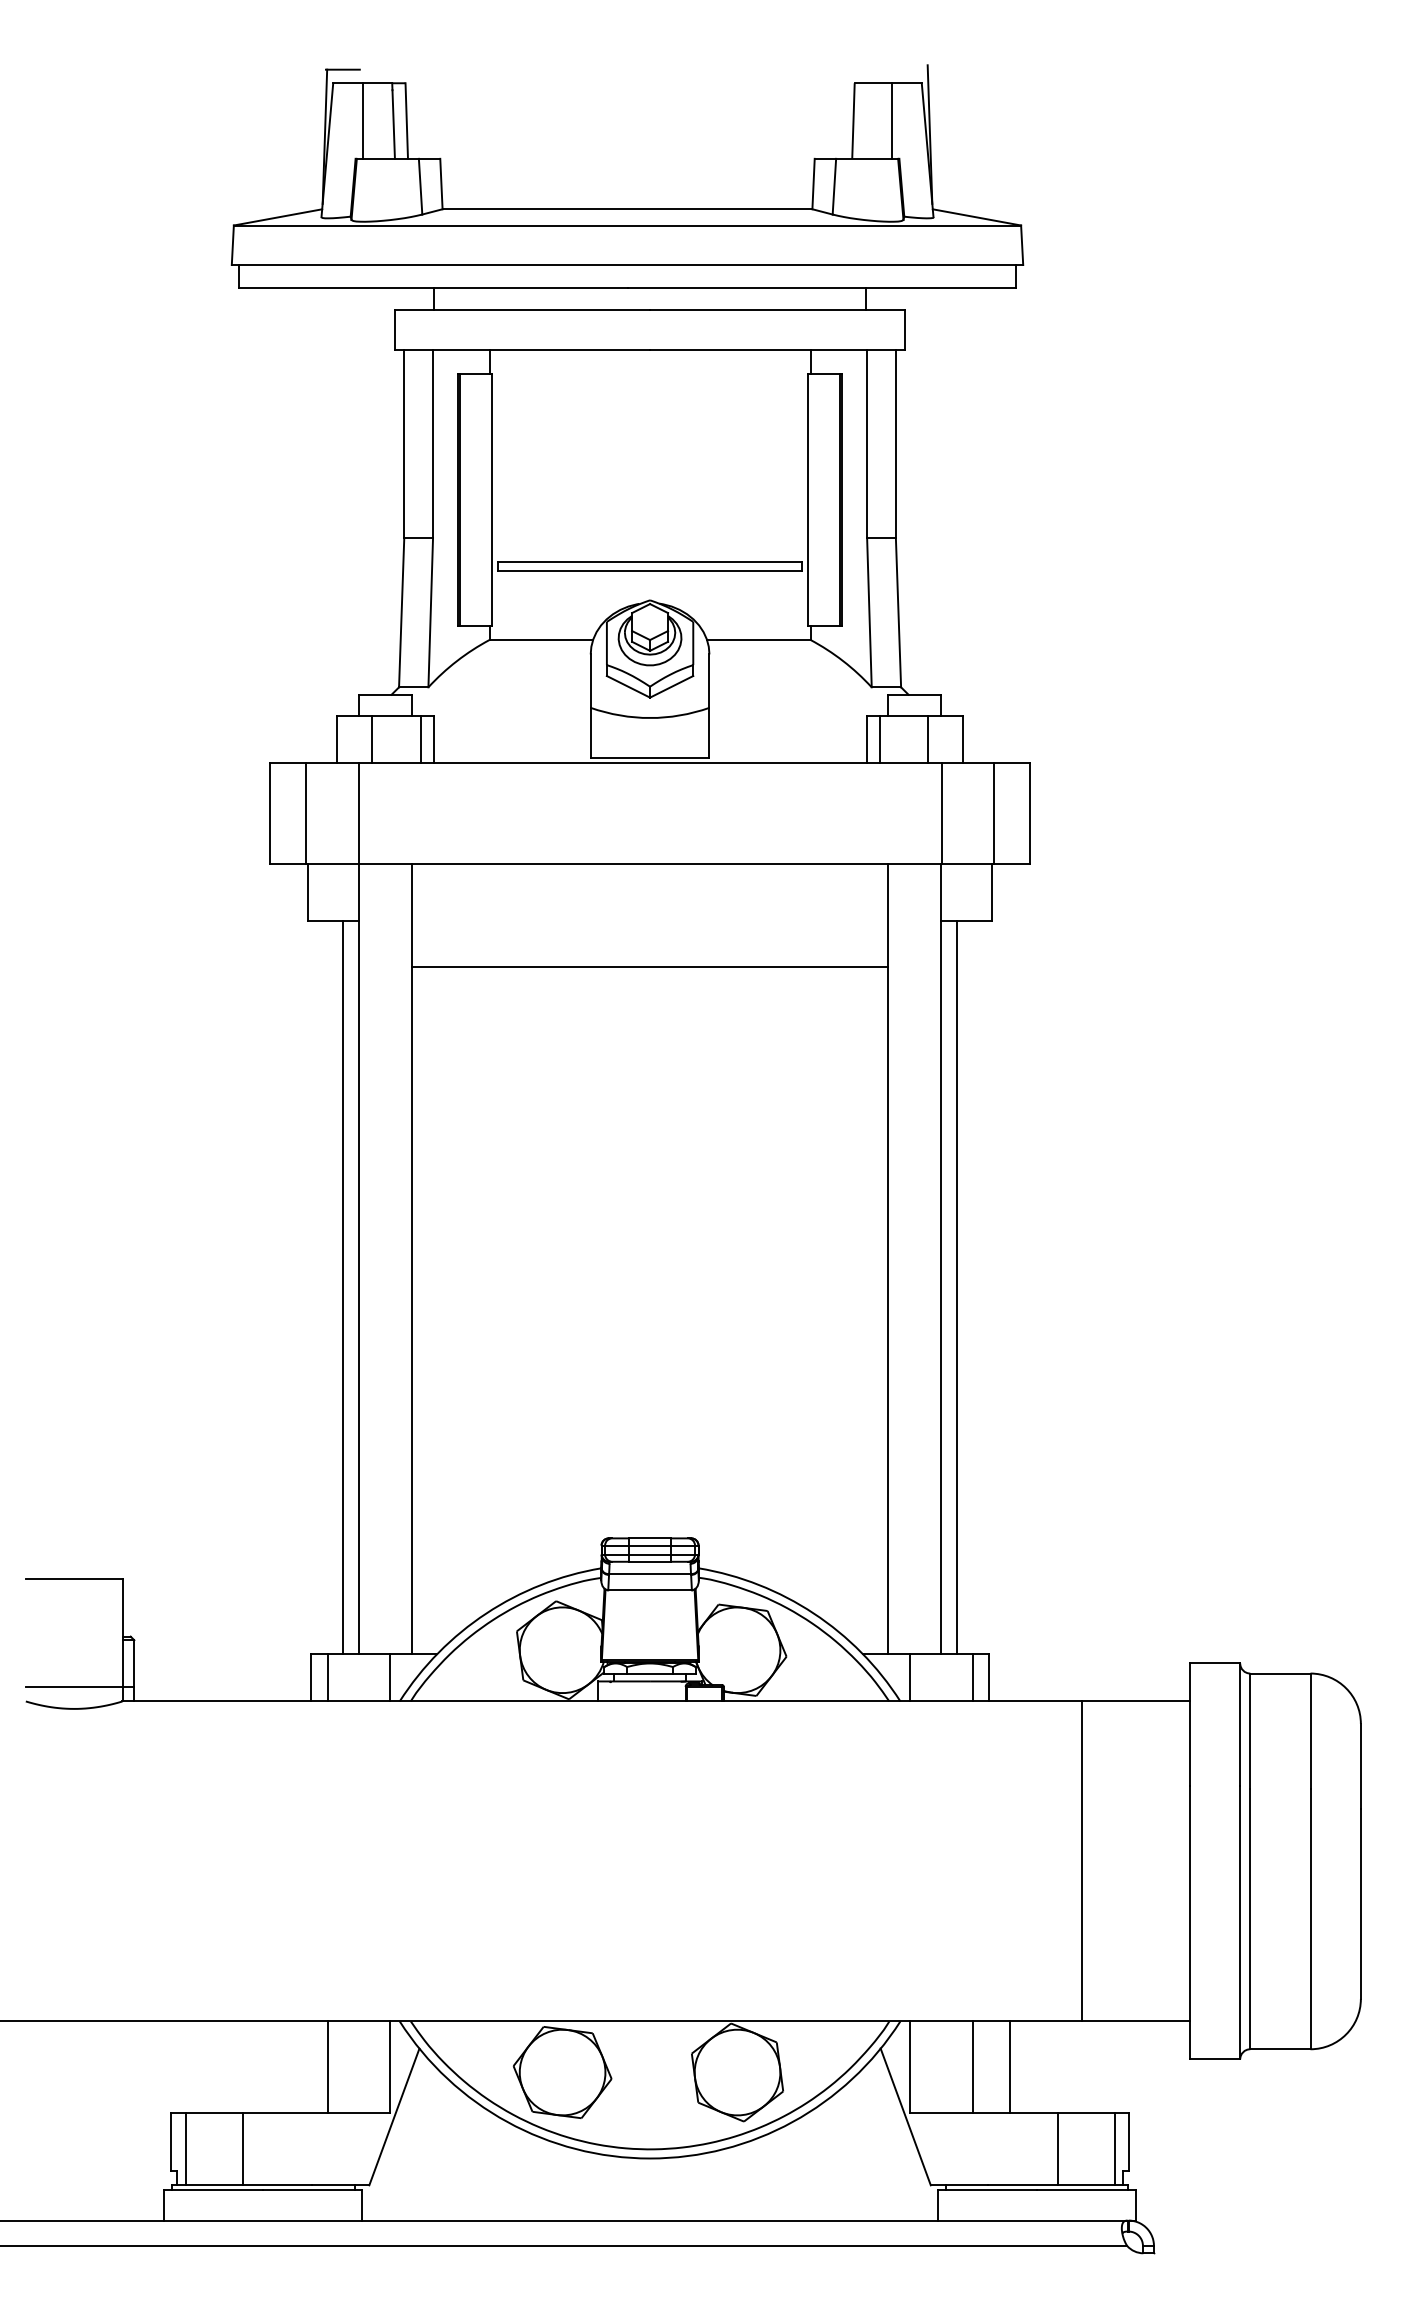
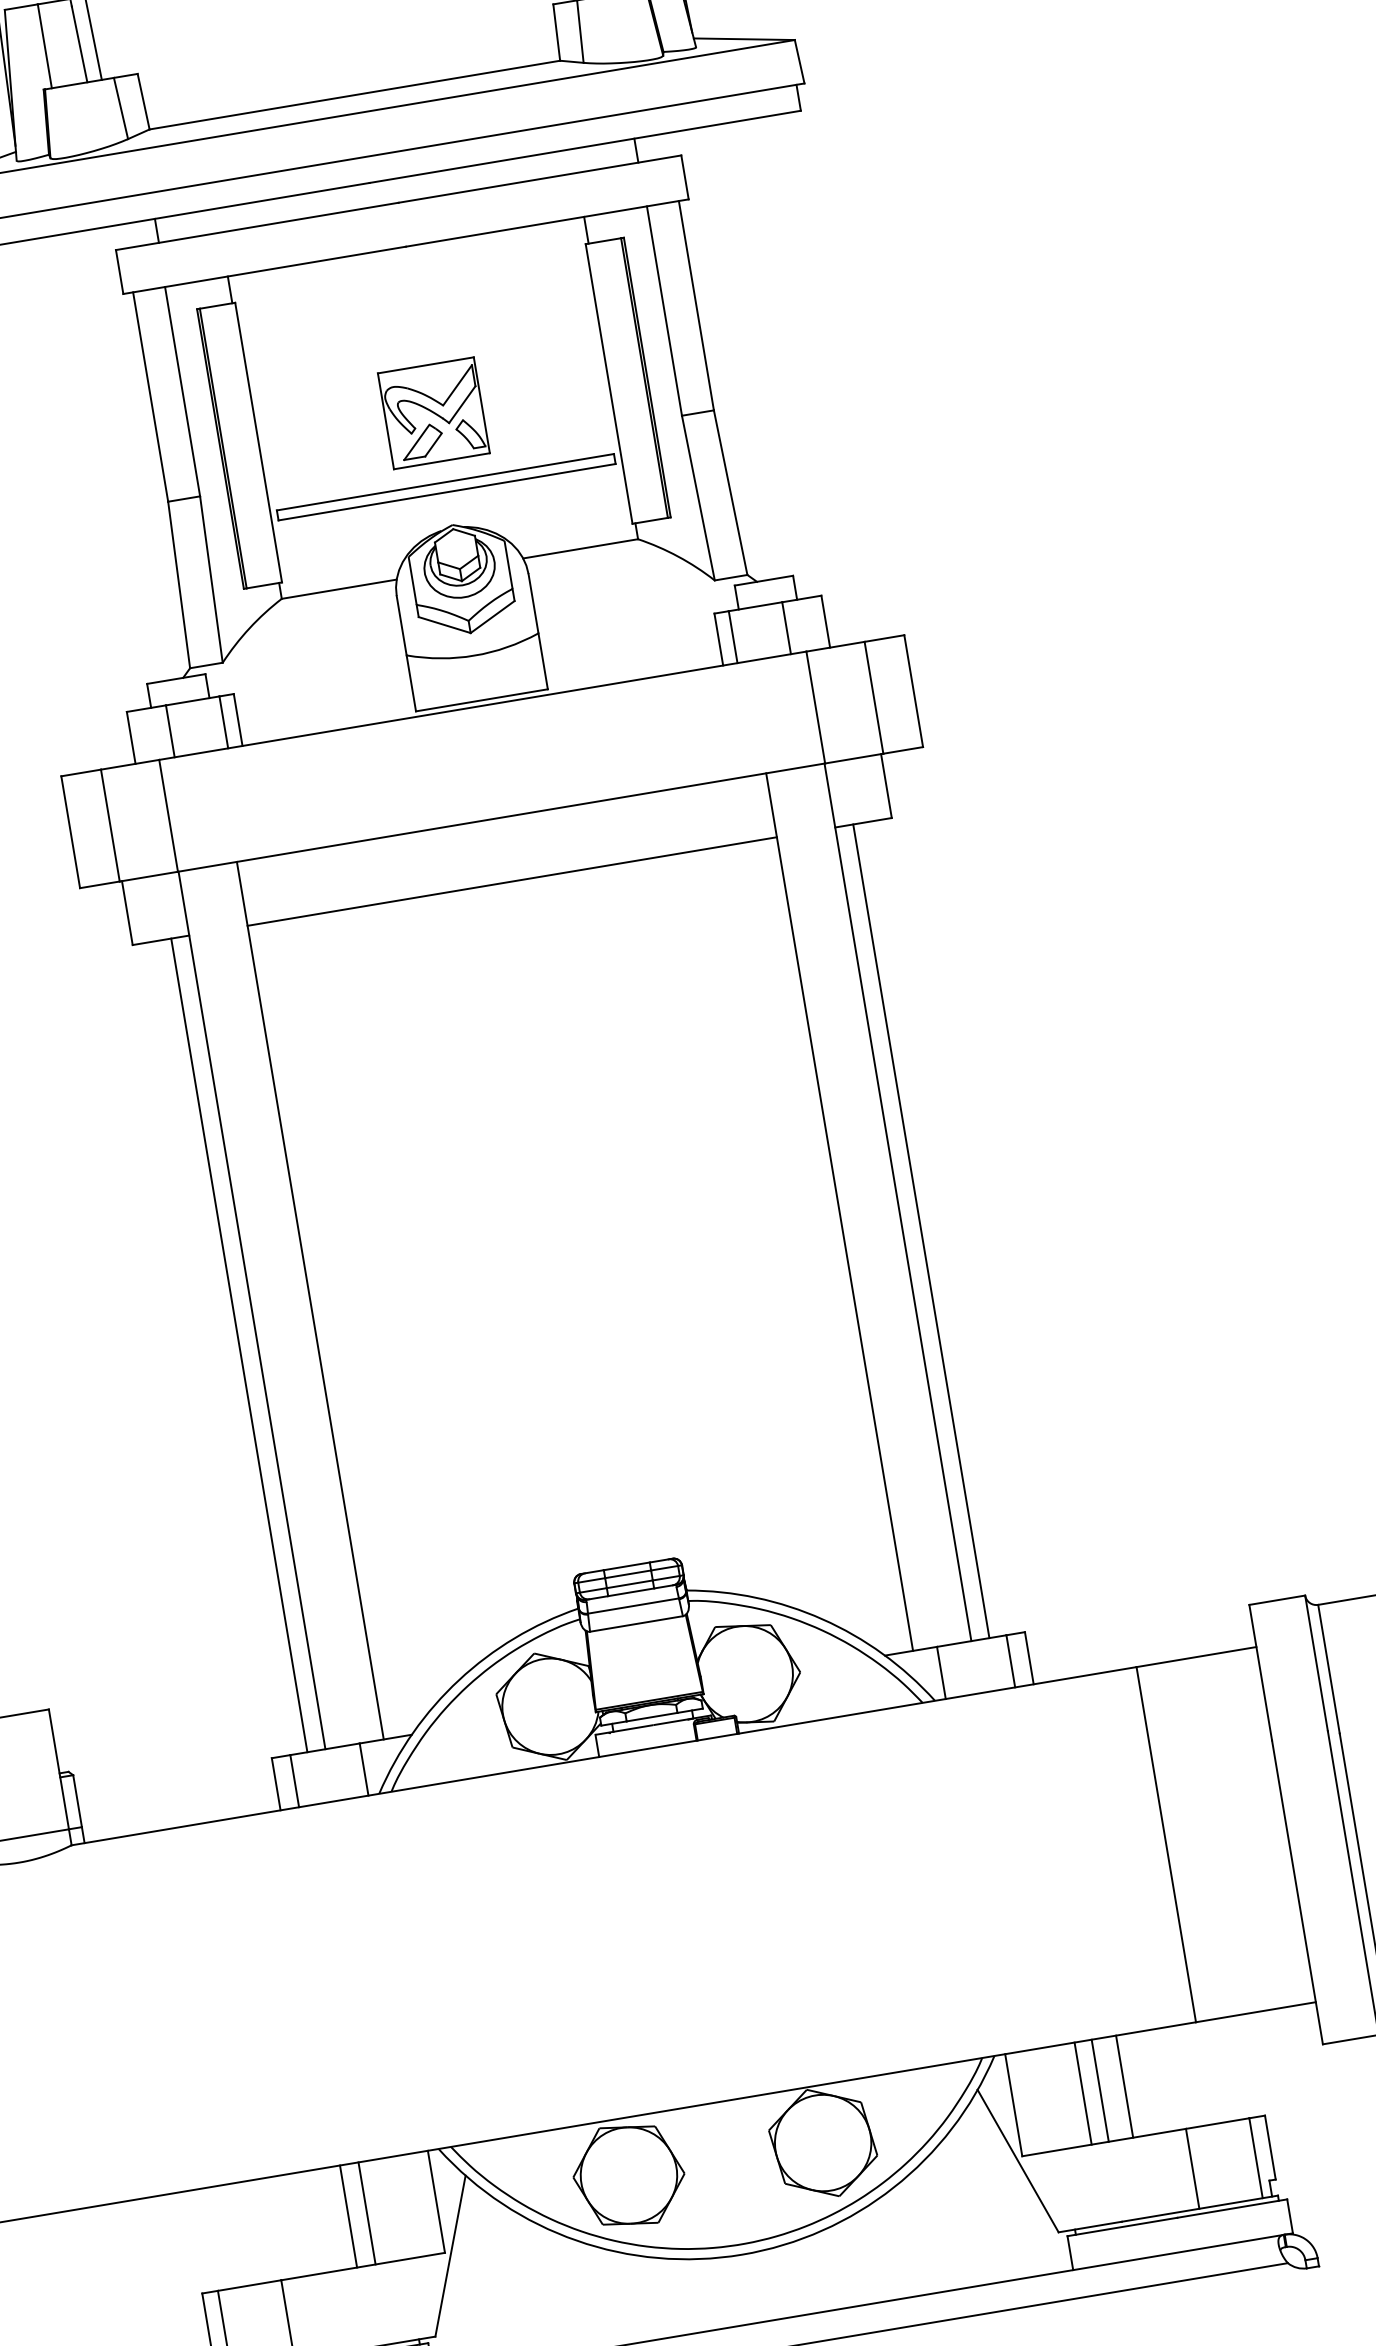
part: (649, 499) -> (433, 413), added
line: (649, 967) -> (511, 881), moved
line: (310, 2067) -> (348, 2216), added
line: (988, 2067) -> (1100, 2090), added

